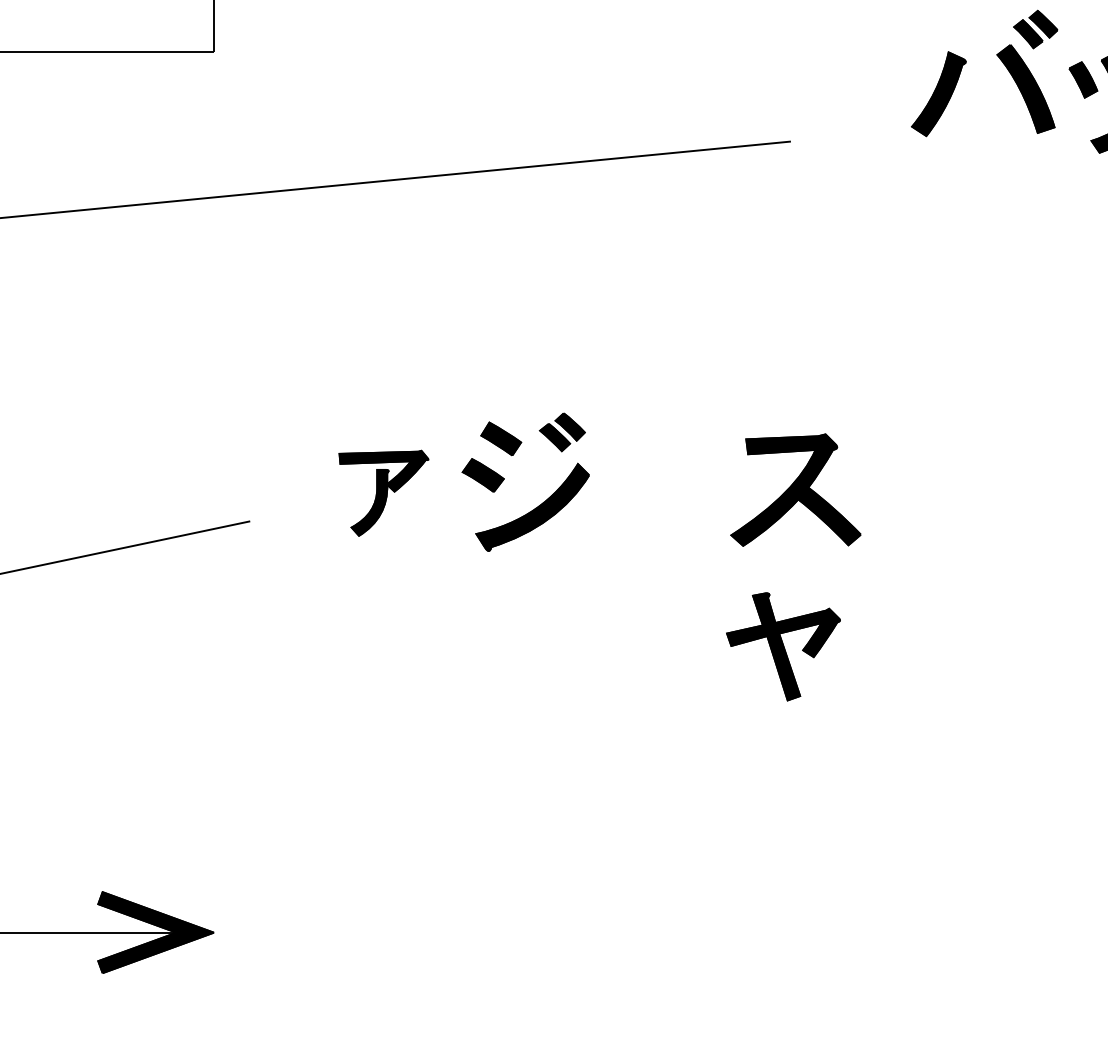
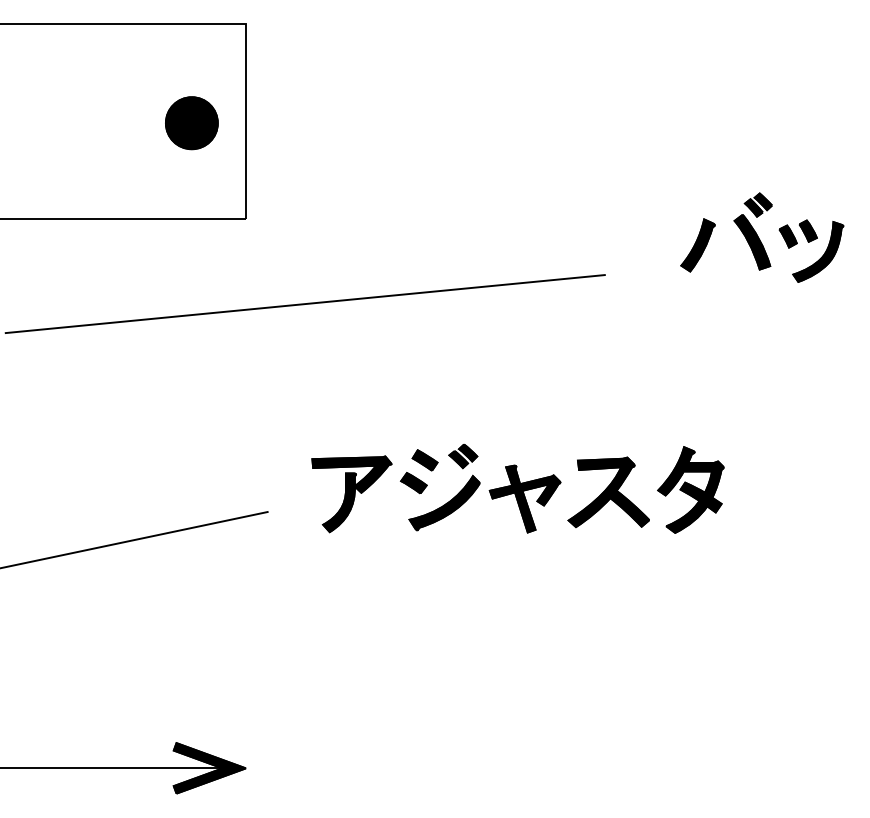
part: (926, 485) -> (690, 489), added
part: (383, 493) -> (351, 494), size x1.43
part: (782, 645) -> (524, 498), moved

